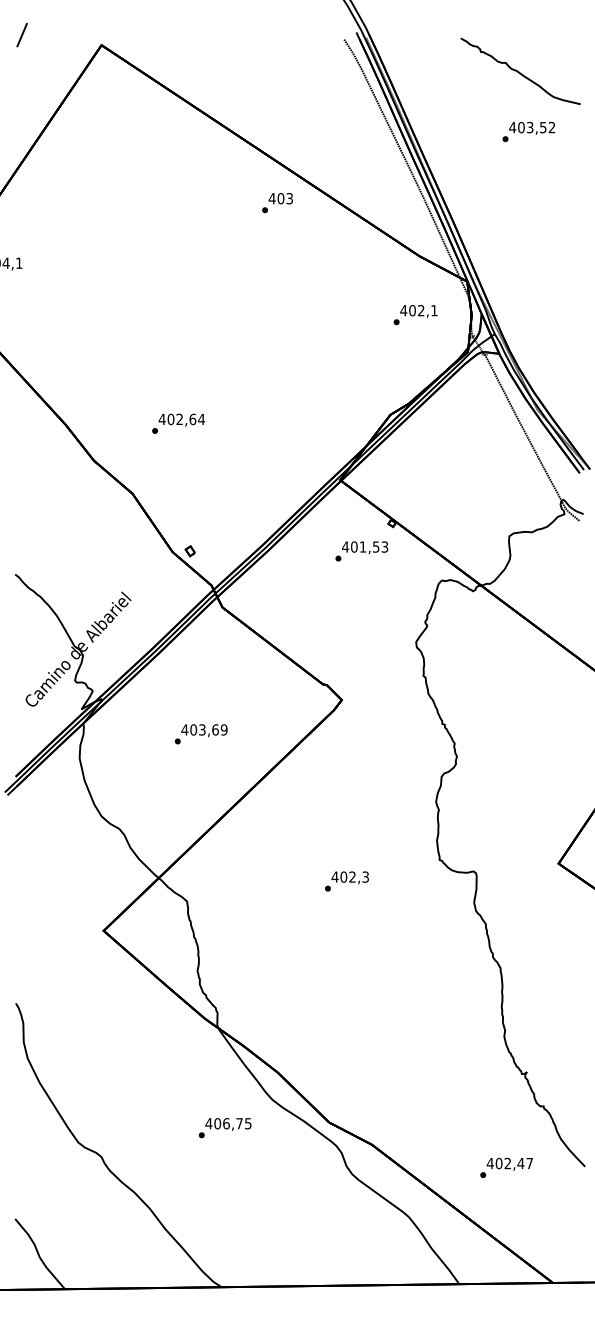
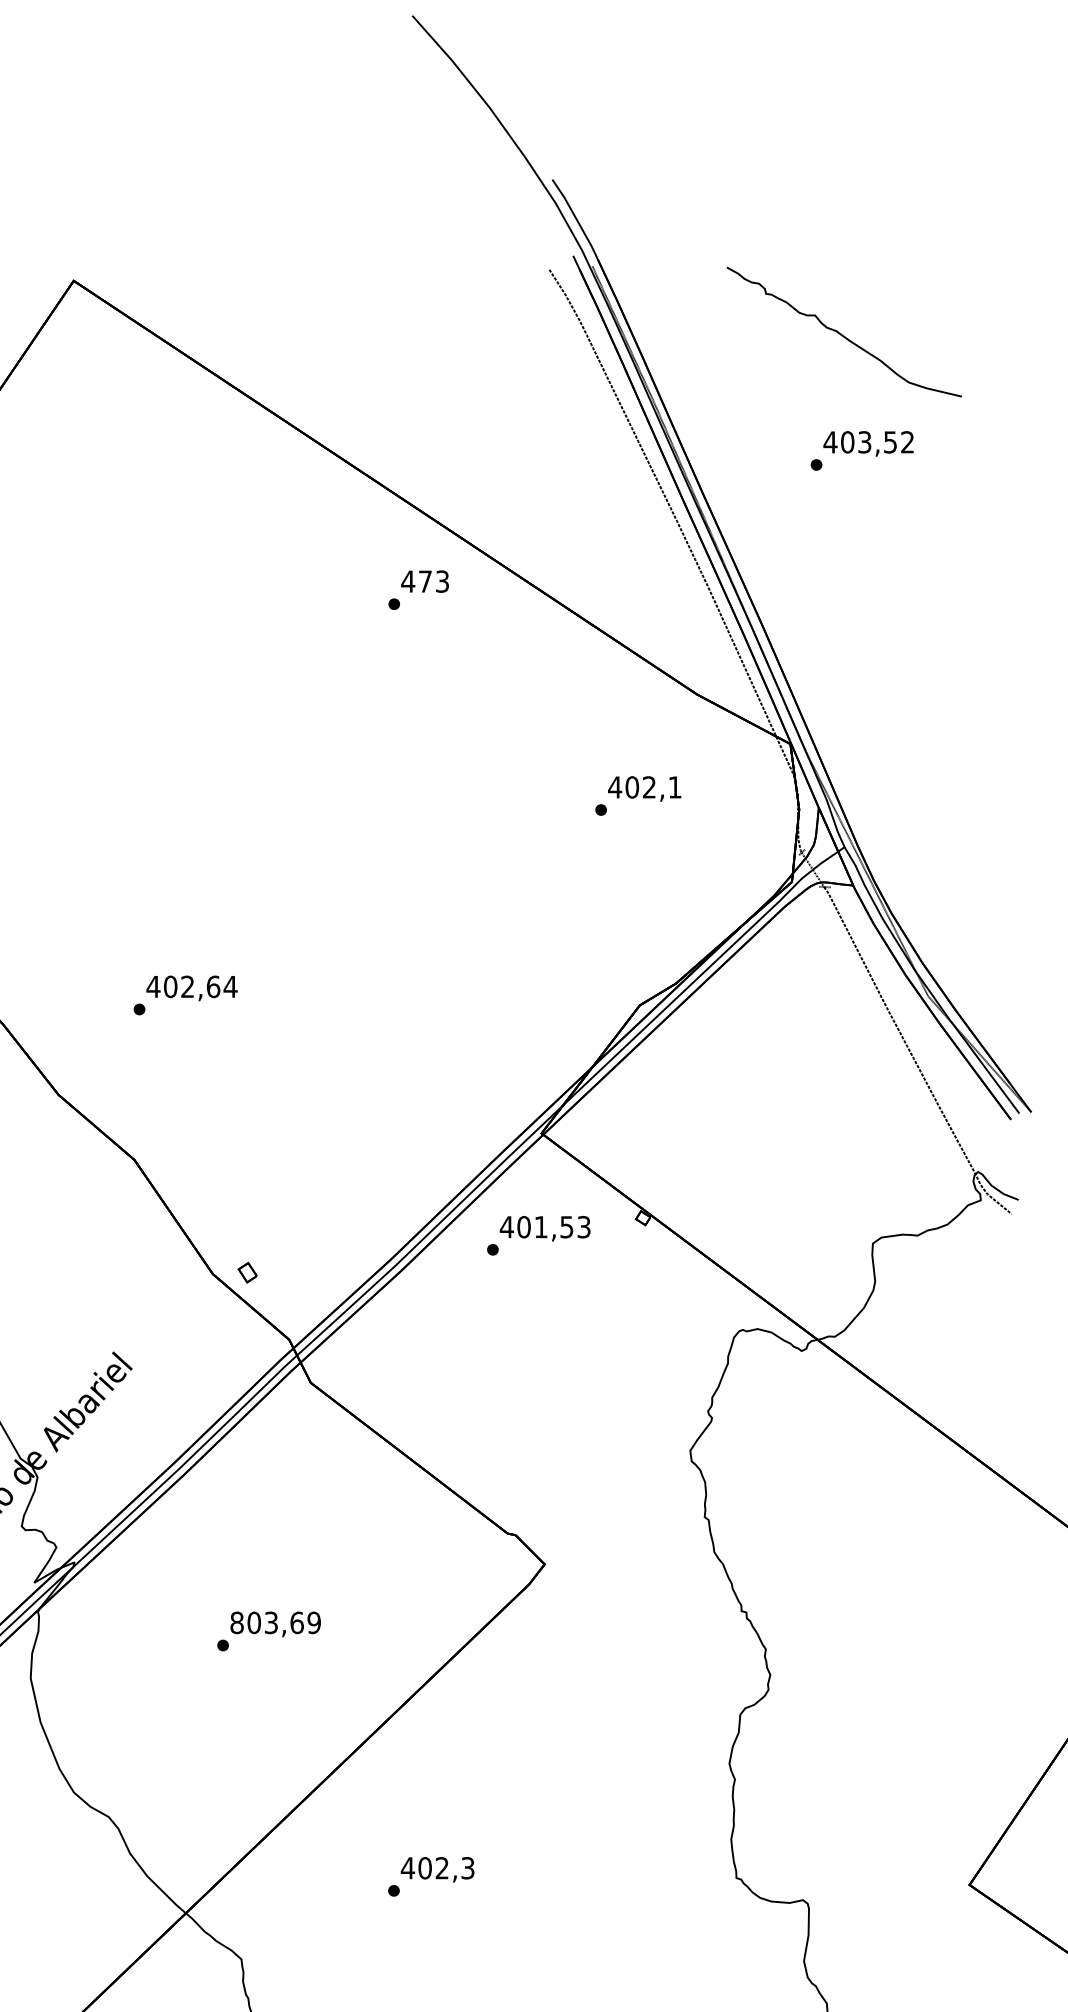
curve: (519, 71) -> (841, 332), moved
text: (528, 132) -> (861, 451), moved
text: (280, 198) -> (424, 581), 403 -> 473
text: (415, 315) -> (638, 796), moved
text: (178, 423) -> (185, 994), moved
text: (361, 551) -> (538, 1235), moved
text: (184, 729) -> (236, 1622), 403,69 -> 803,69
text: (346, 881) -> (430, 1876), moved

